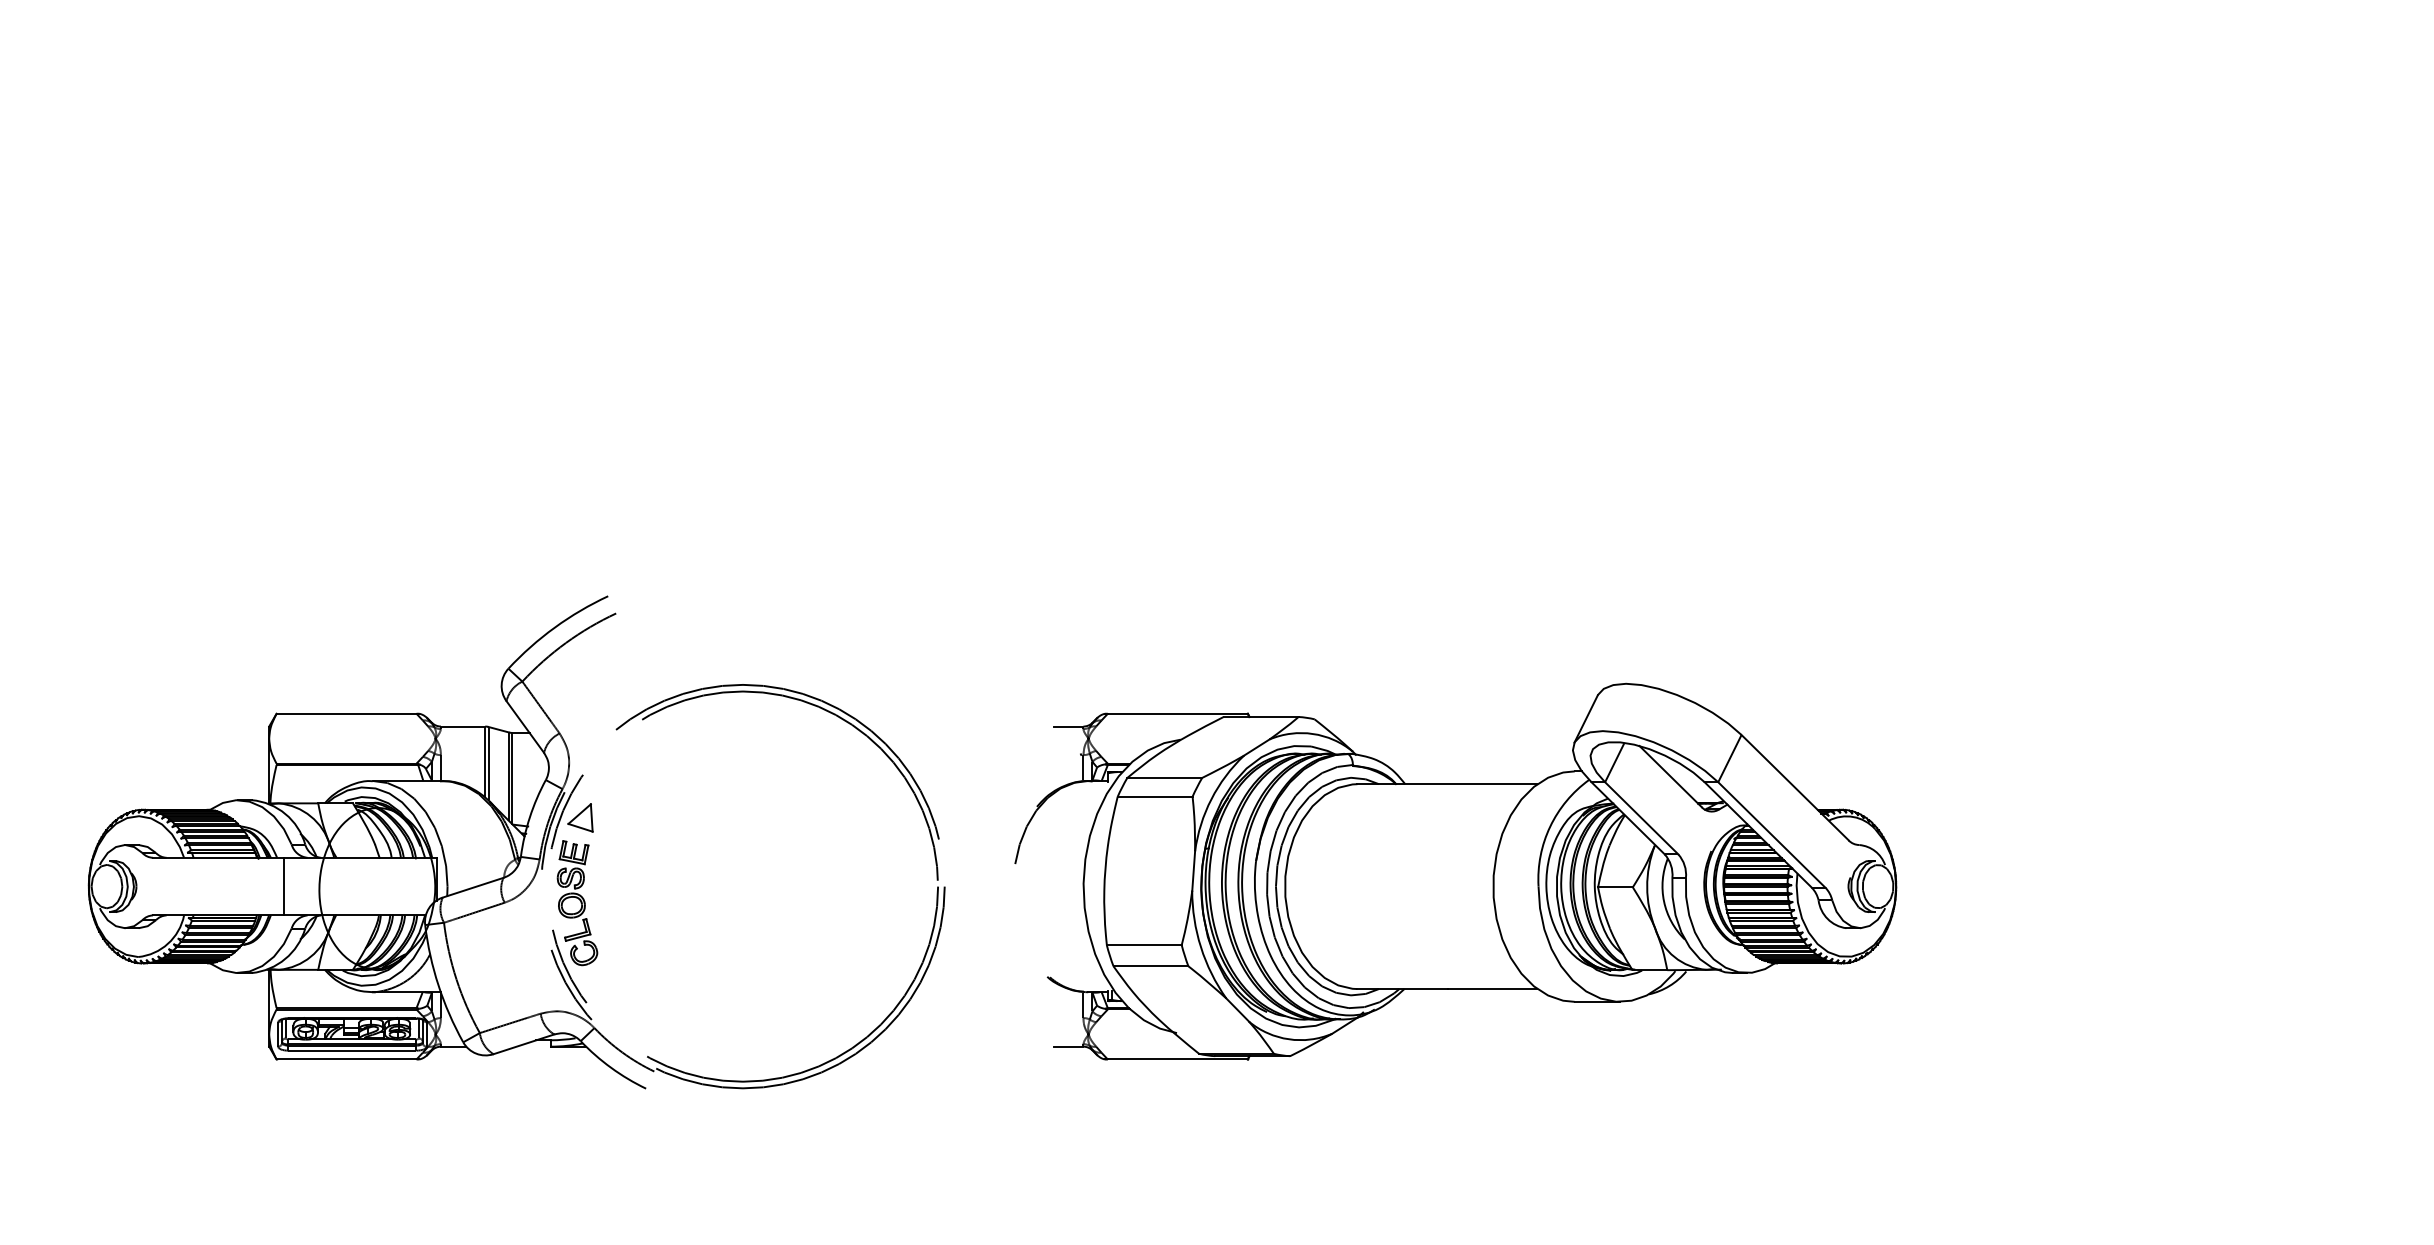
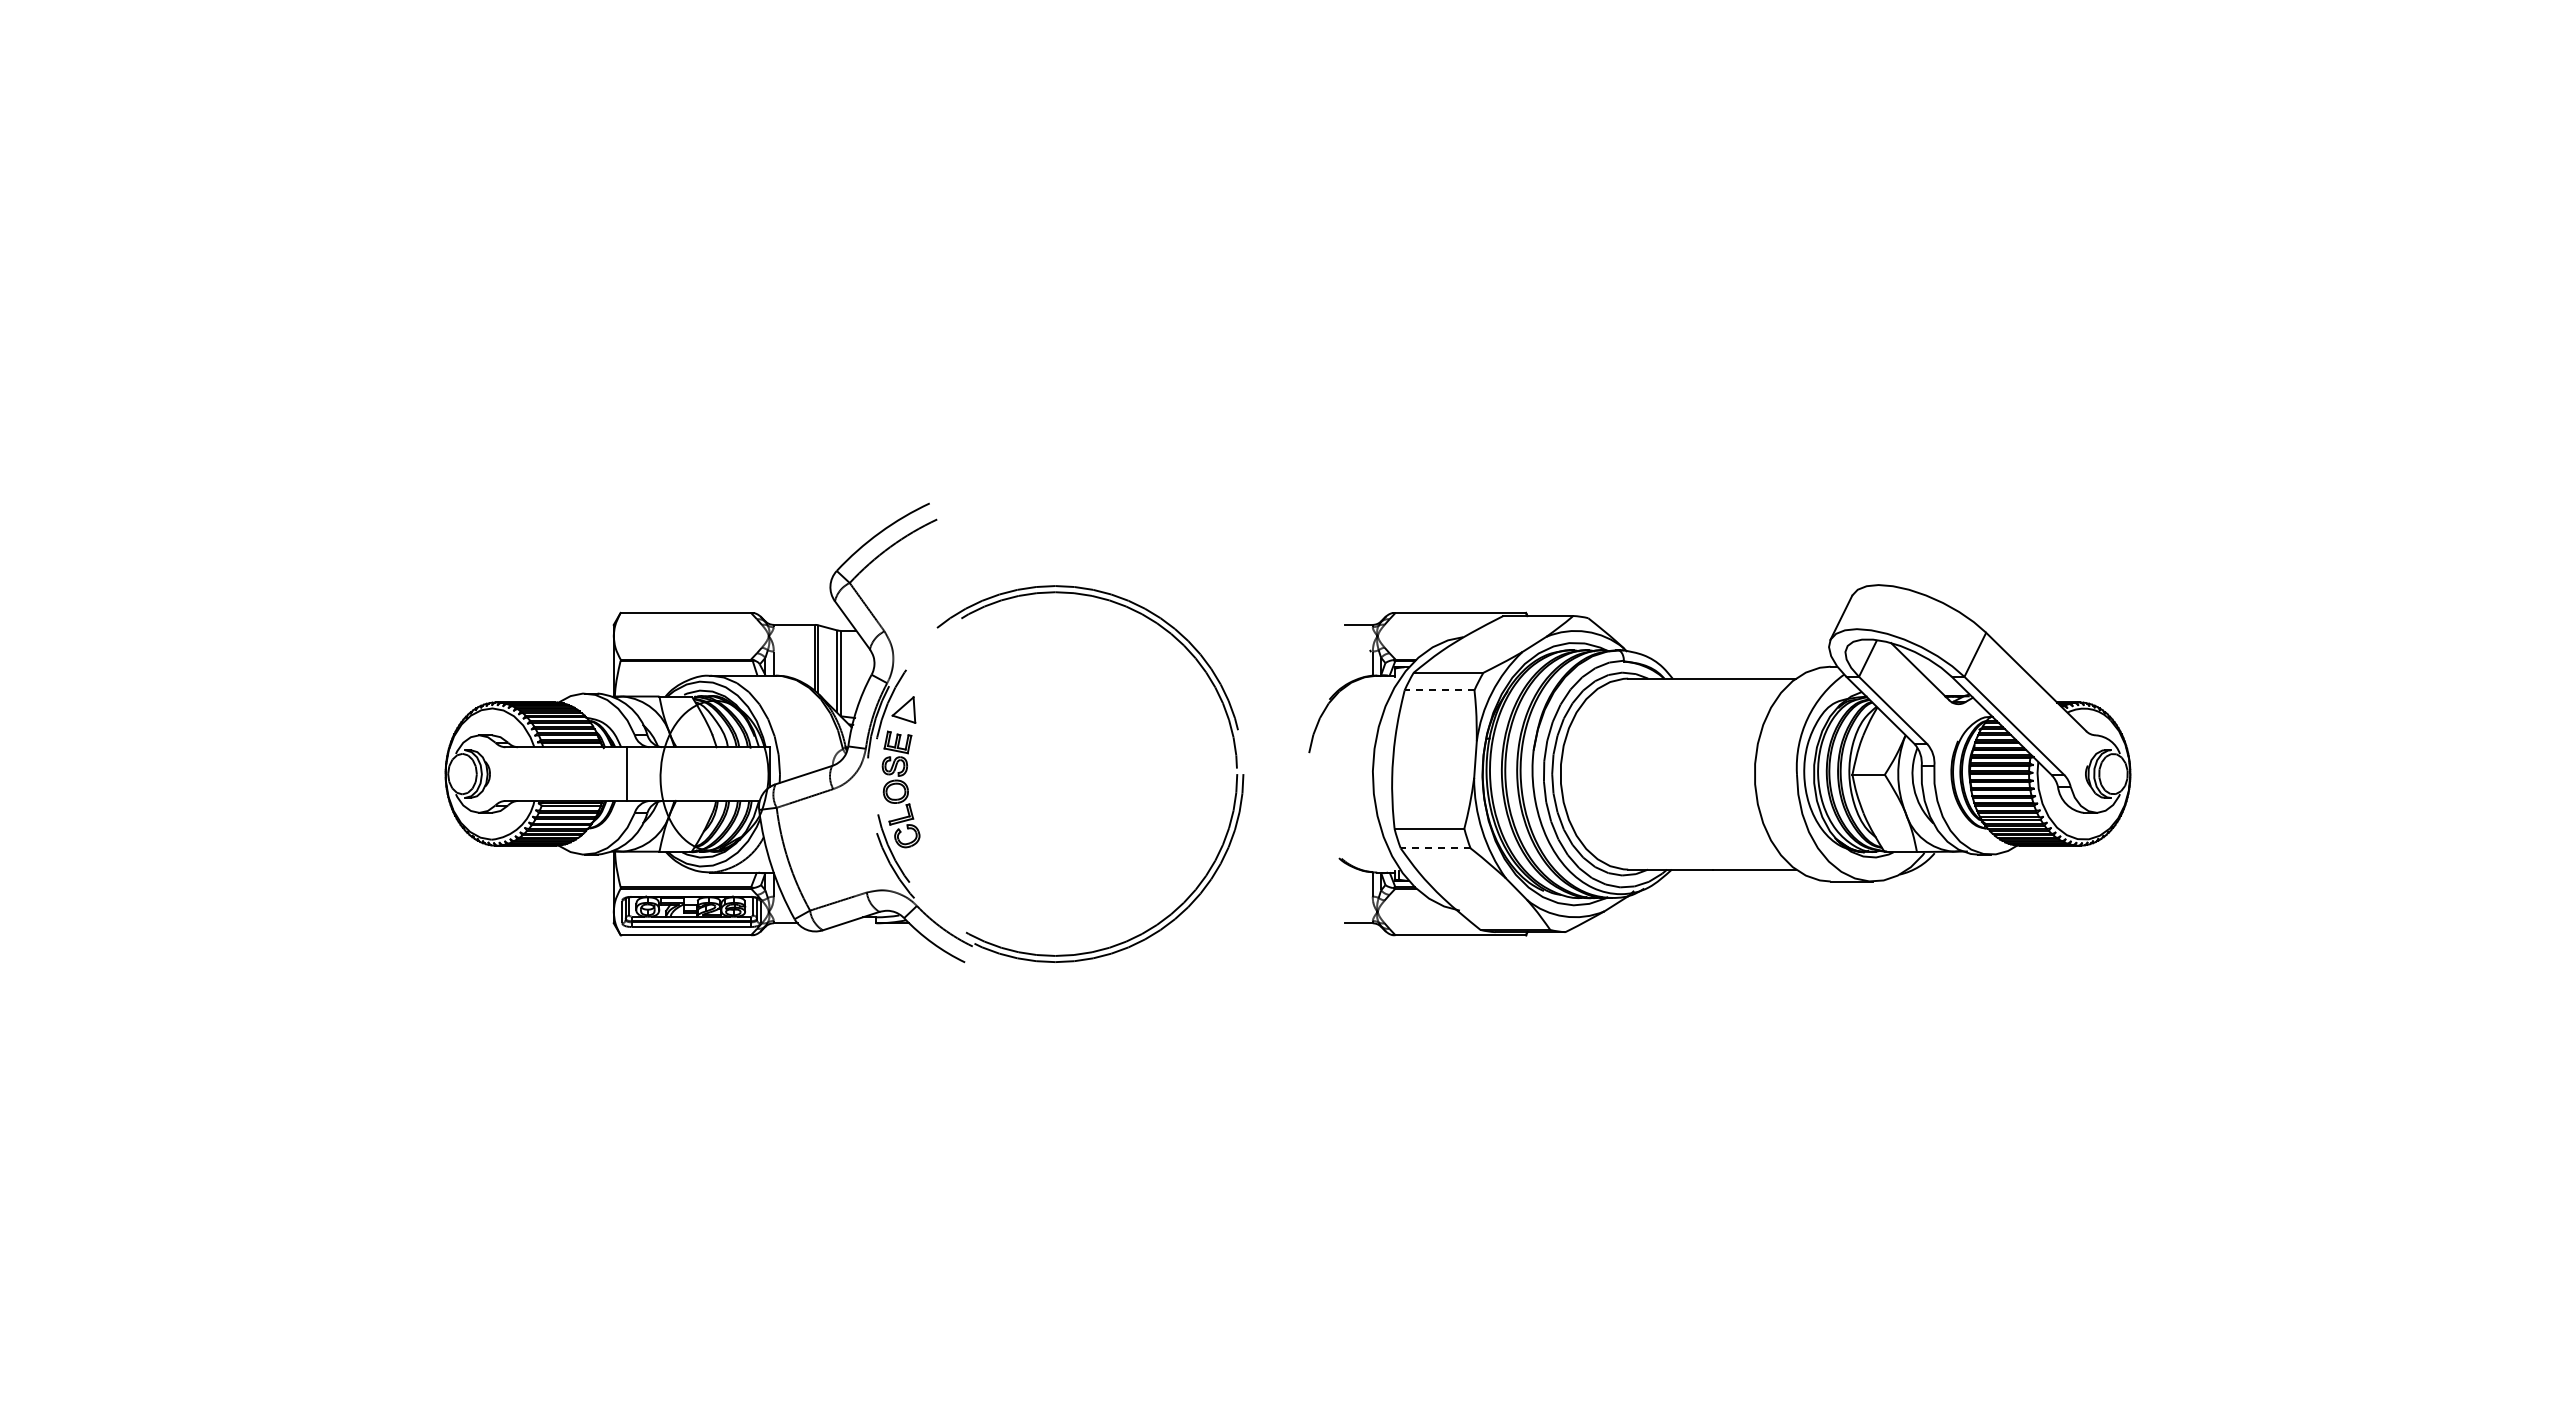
line: (1155, 796) -> (1439, 690), solid -> dashed
line: (1150, 966) -> (1435, 848), solid -> dashed

